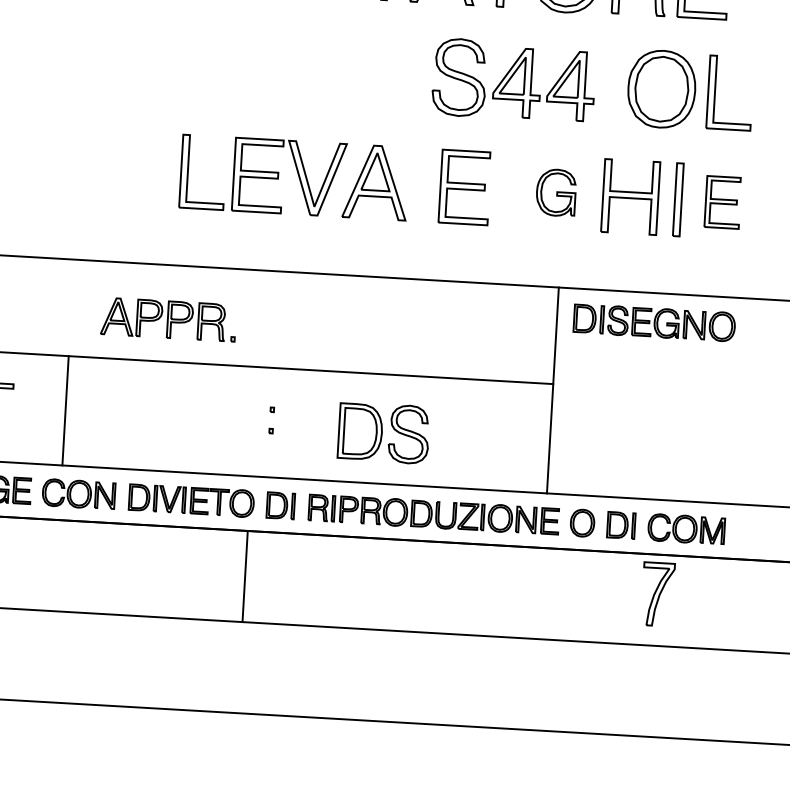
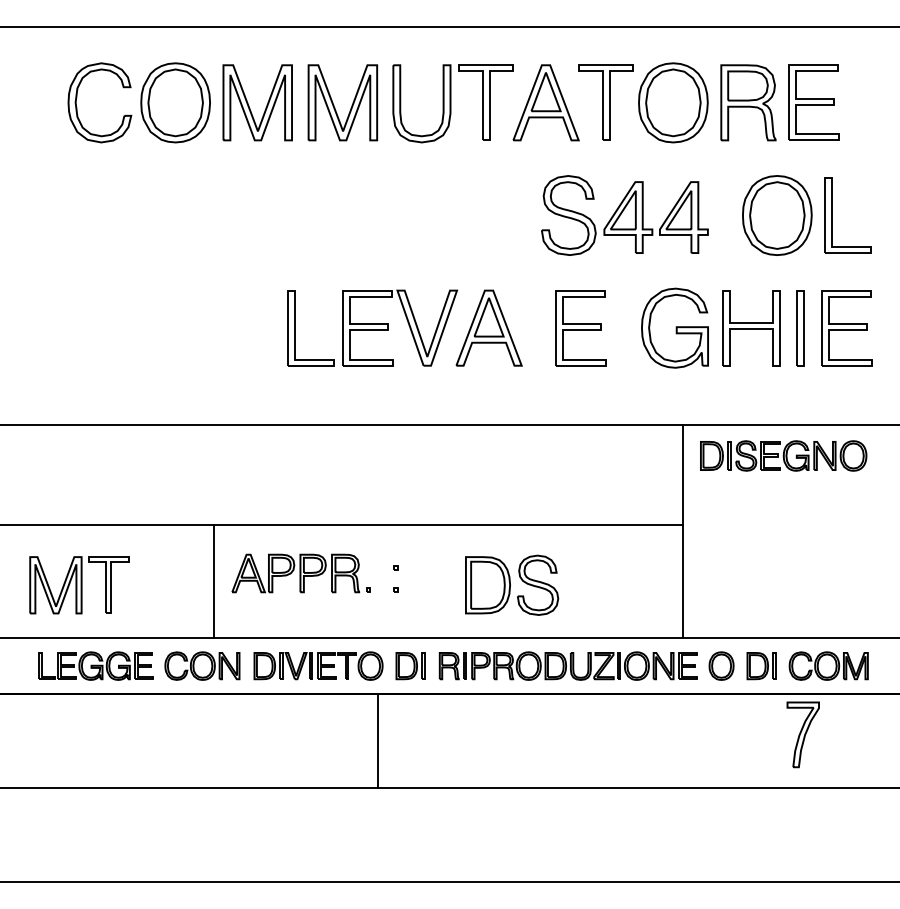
part: (555, 192) -> (674, 327), size x1.67
part: (722, 202) -> (846, 328), size x1.43
part: (167, 319) -> (300, 573), moved
line: (65, 410) -> (213, 580), moved

